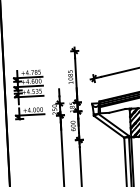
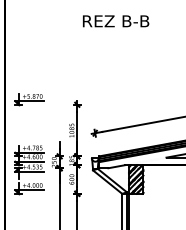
part: (26, 48) -> (29, 99), added
part: (29, 95) -> (29, 170), moved

